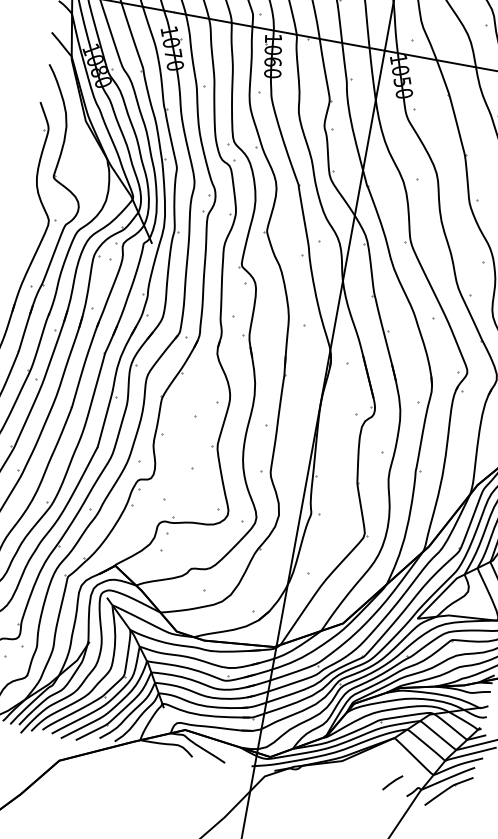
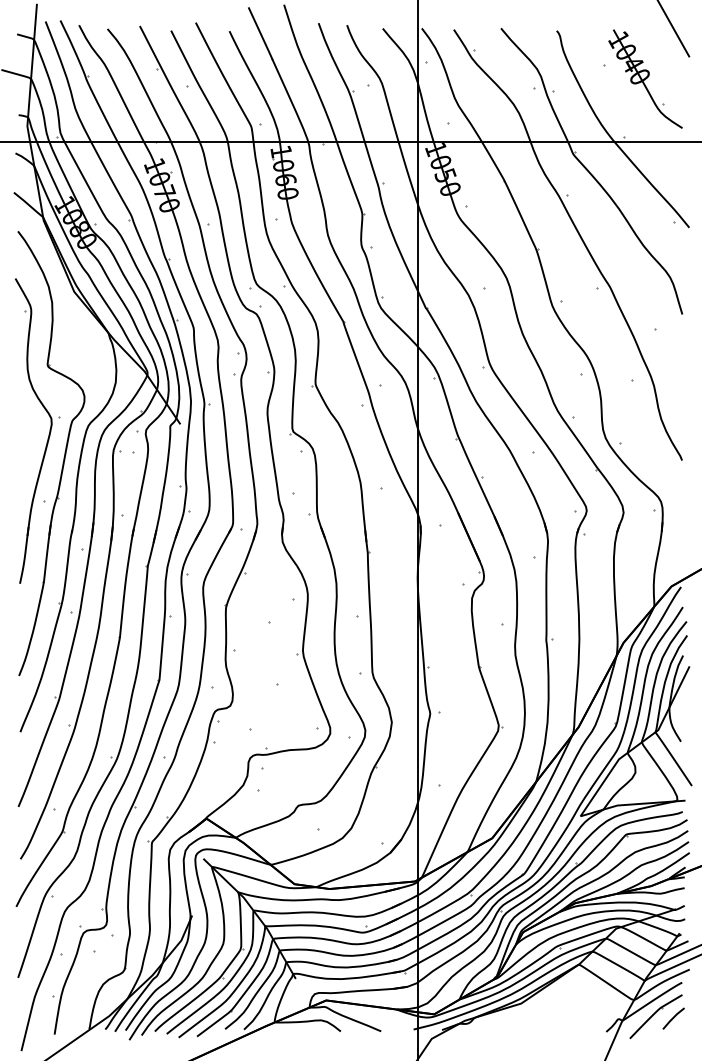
line: (392, 782) -> (673, 1018), moved

